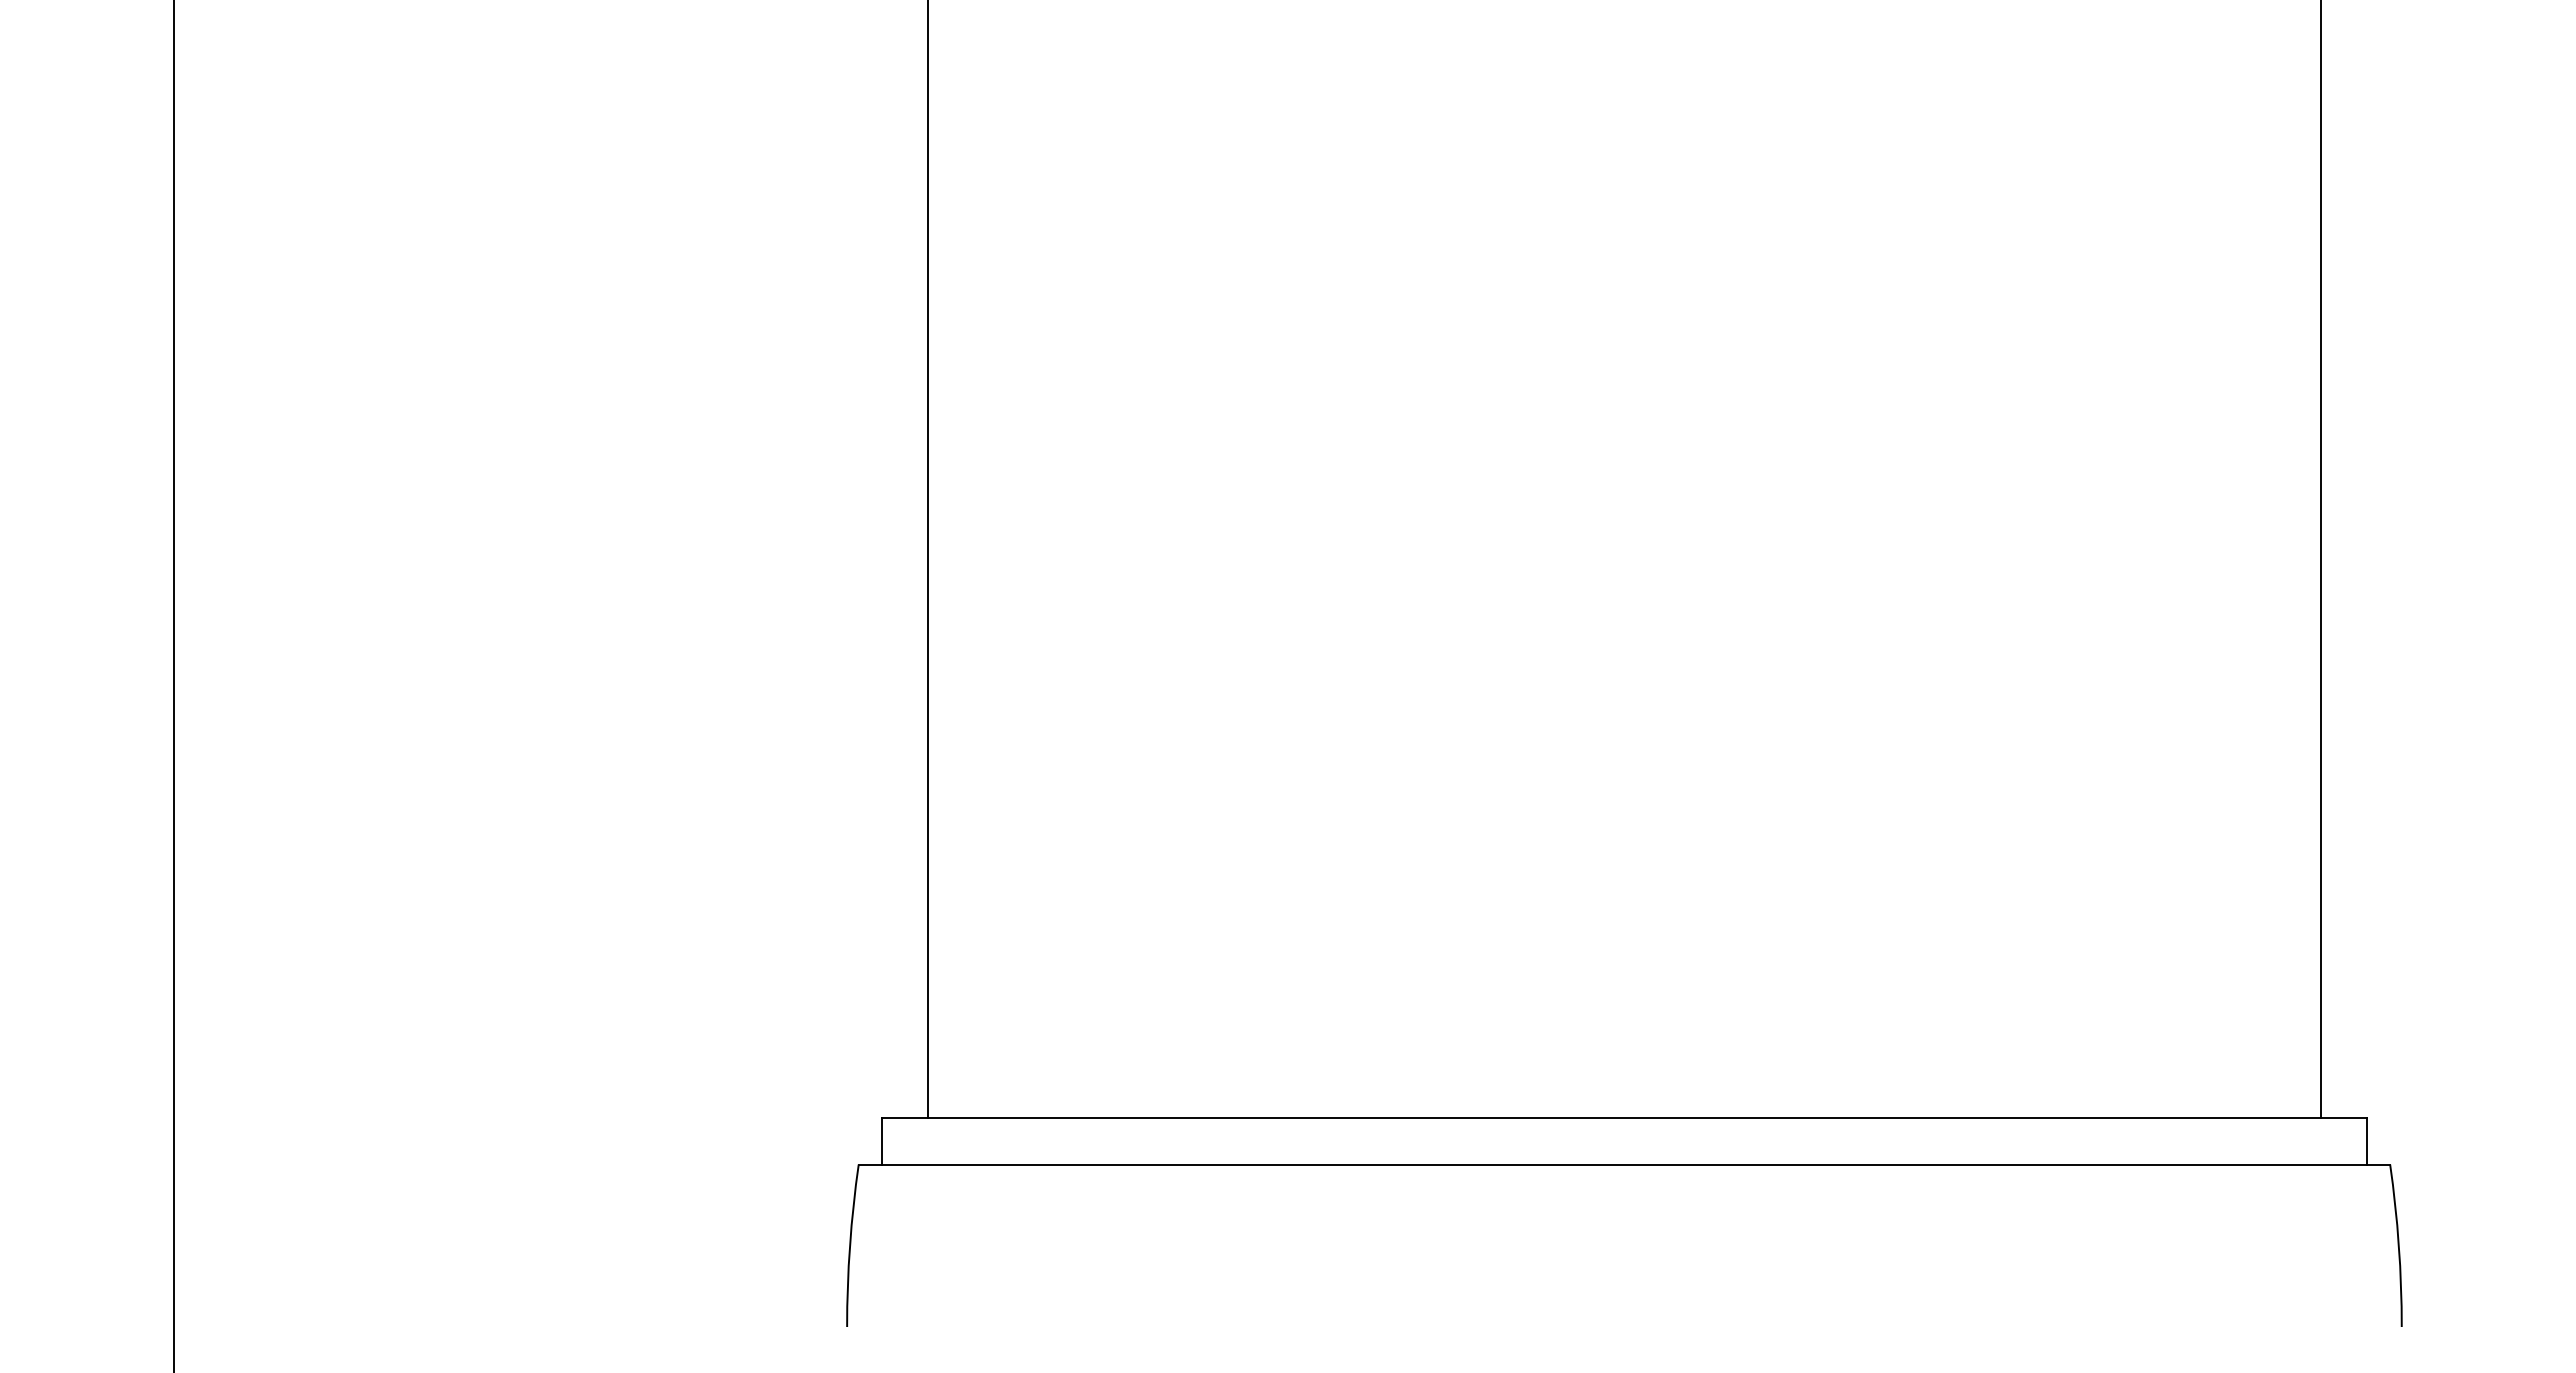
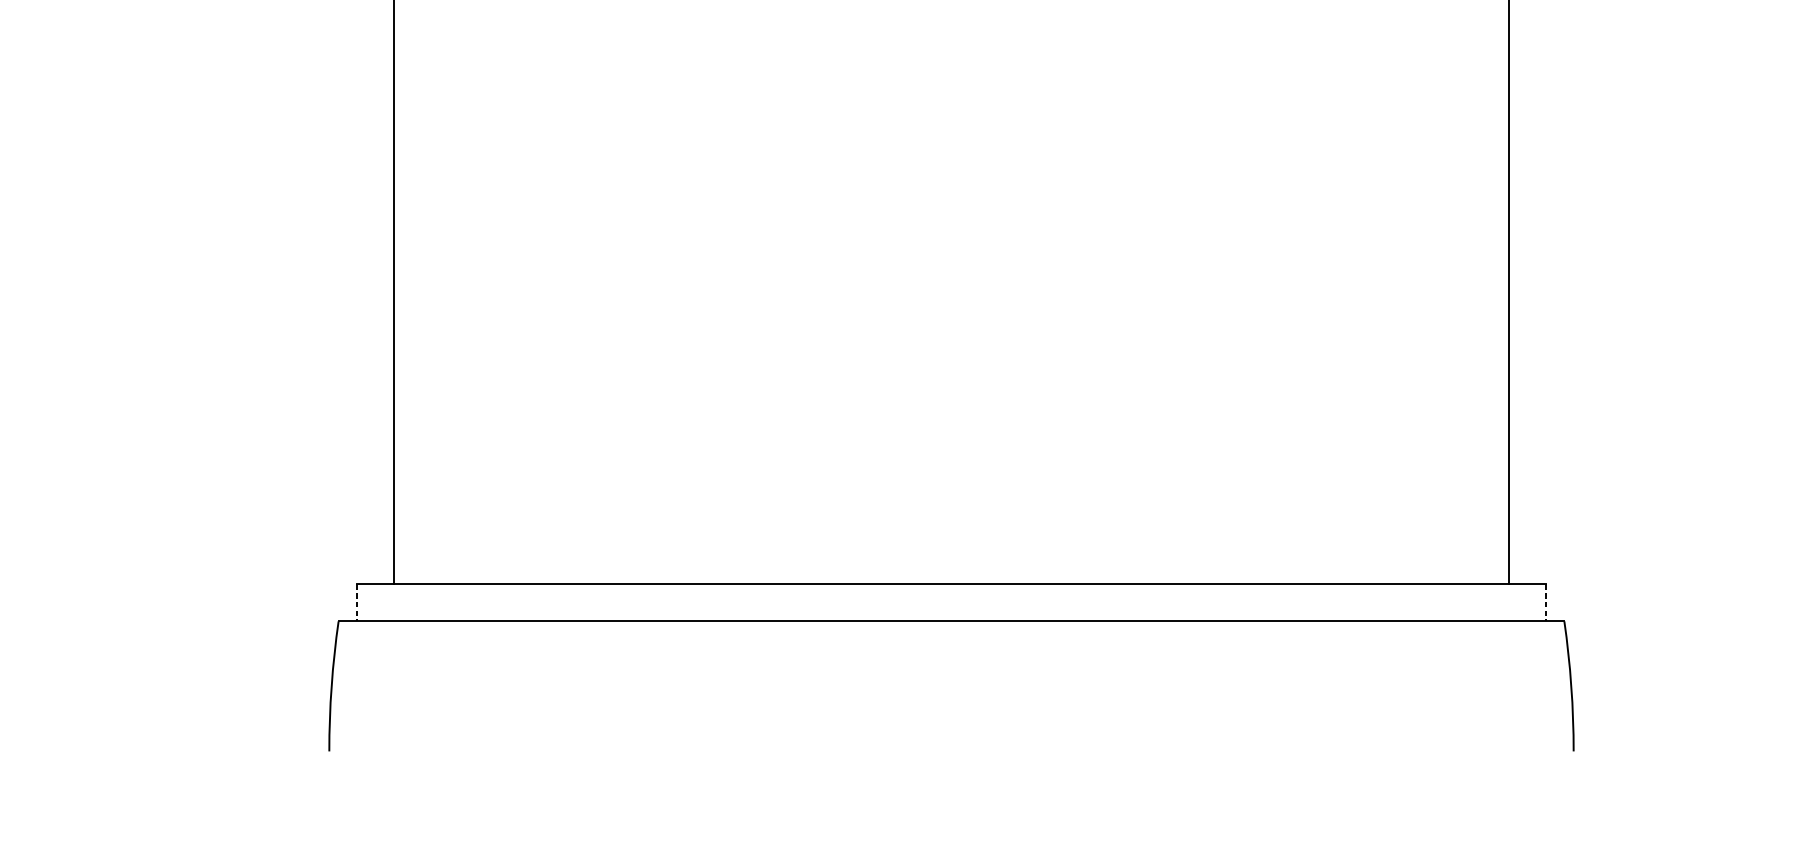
line: (881, 1141) -> (356, 602), solid -> dashed
line: (2366, 1141) -> (1545, 602), solid -> dashed

